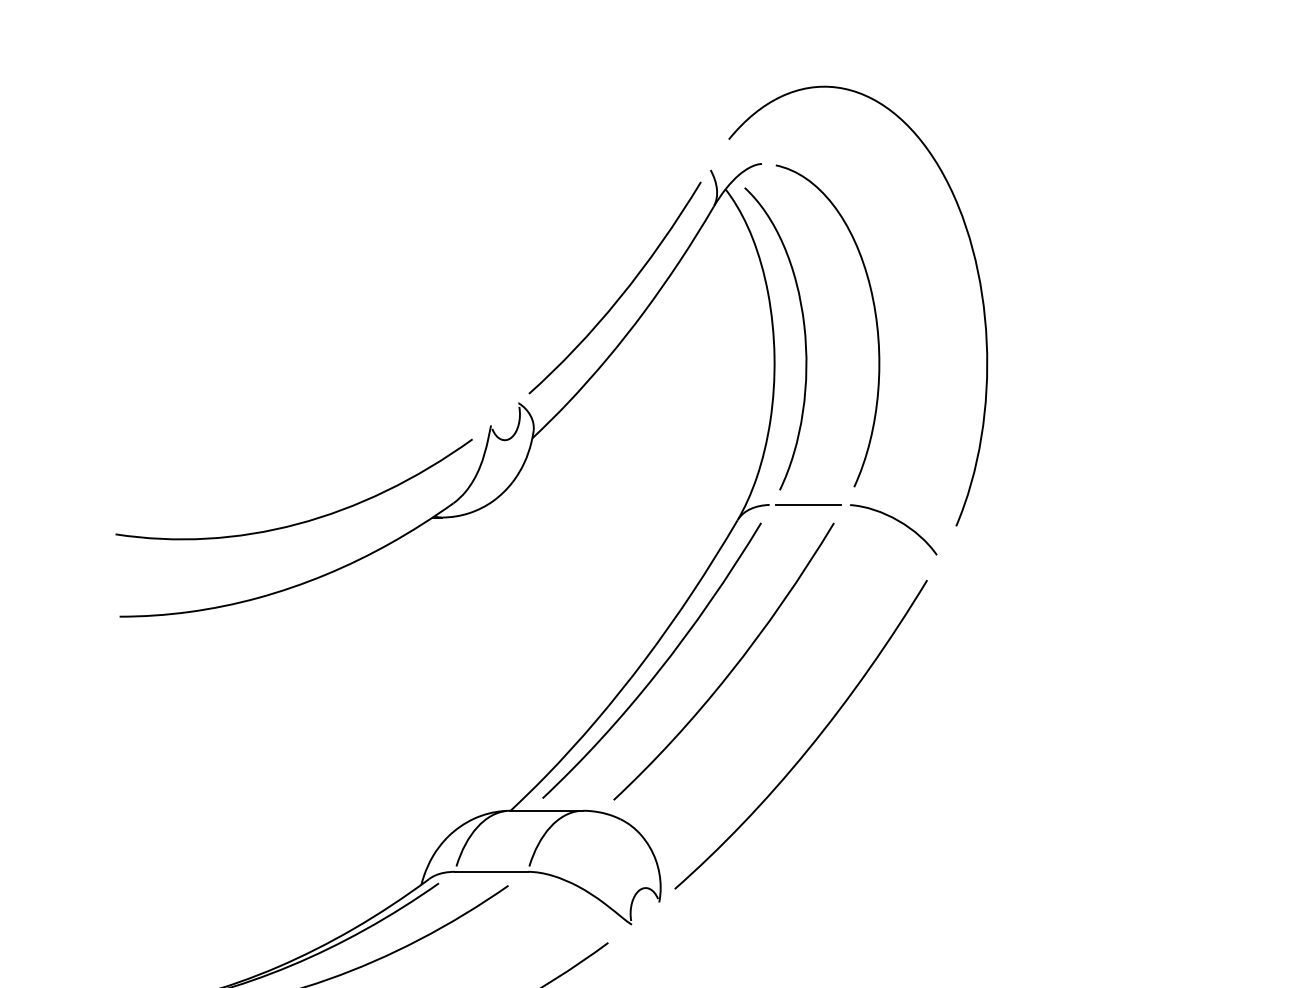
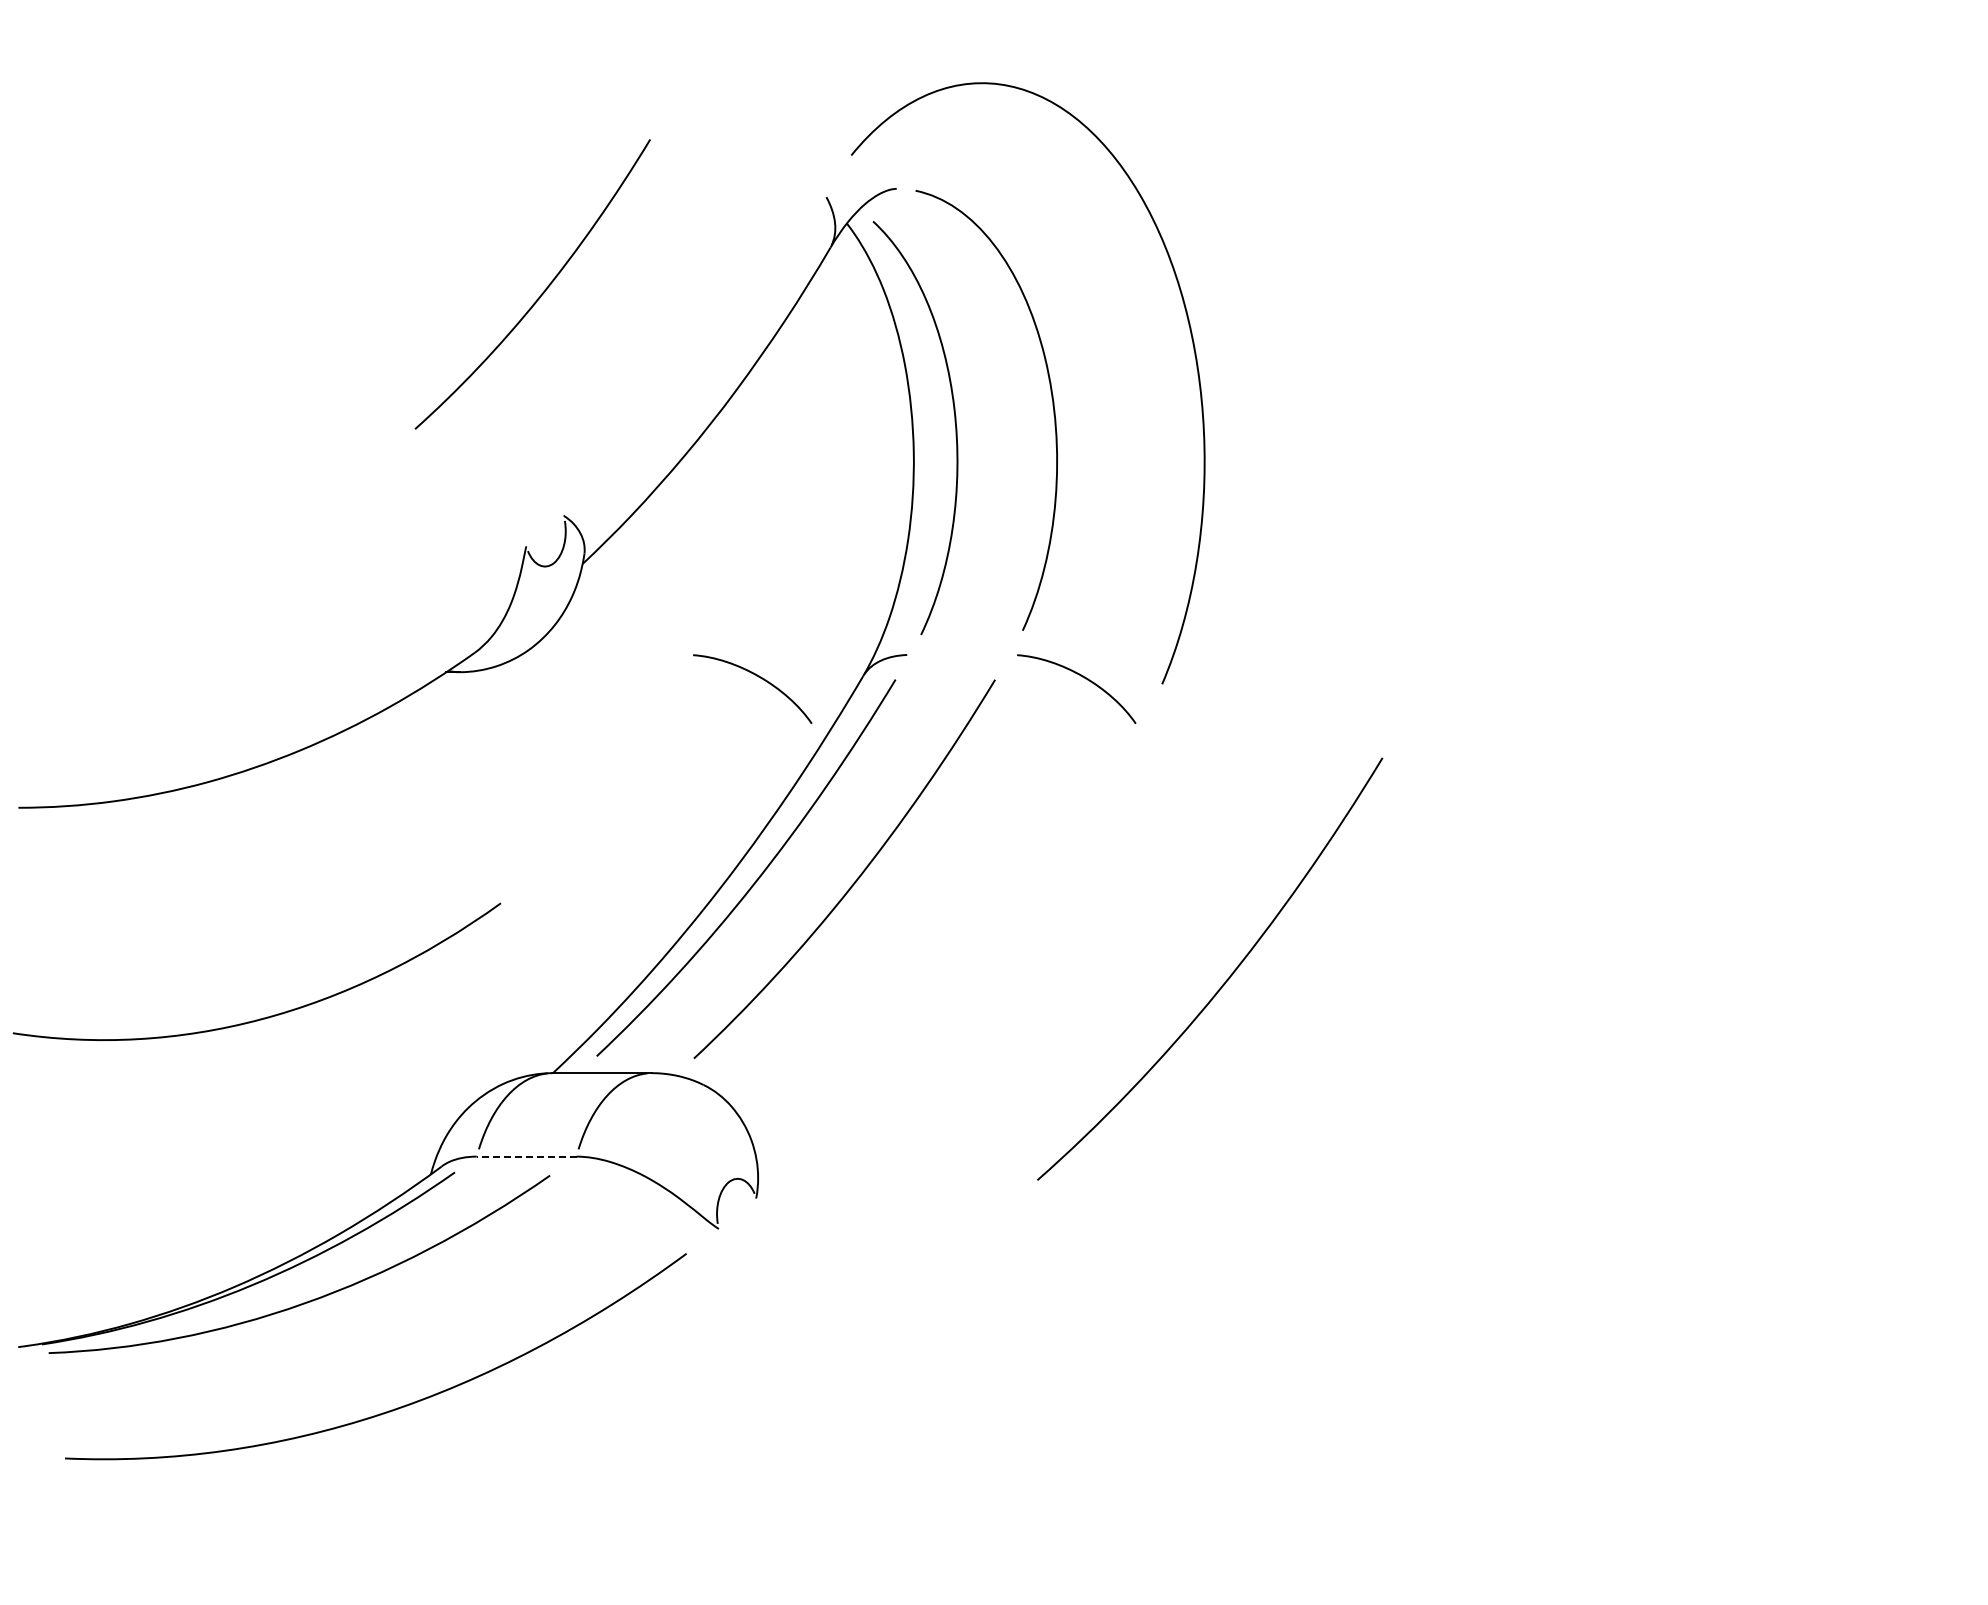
curve: (621, 294) -> (541, 293), moved
line: (808, 504) -> (960, 654), removed
curve: (304, 521) -> (270, 1015), moved
curve: (660, 521) -> (758, 677), added
curve: (813, 742) -> (1226, 979), moved
line: (491, 871) -> (526, 1156), solid -> dashed

